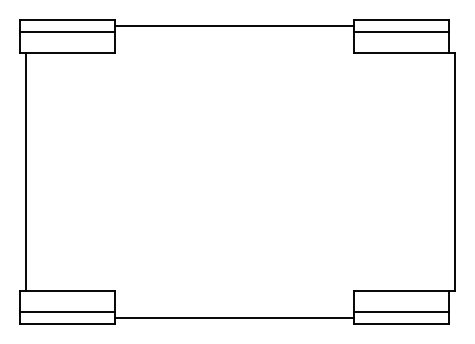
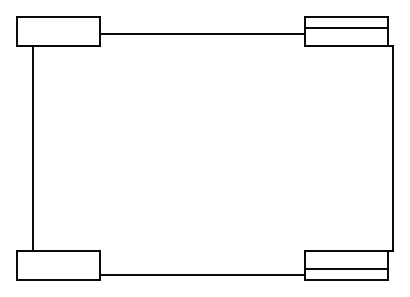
line: (234, 26) -> (202, 34), moved
line: (67, 31) -> (58, 27), removed
line: (26, 172) -> (33, 148), moved
line: (67, 312) -> (58, 269), removed

